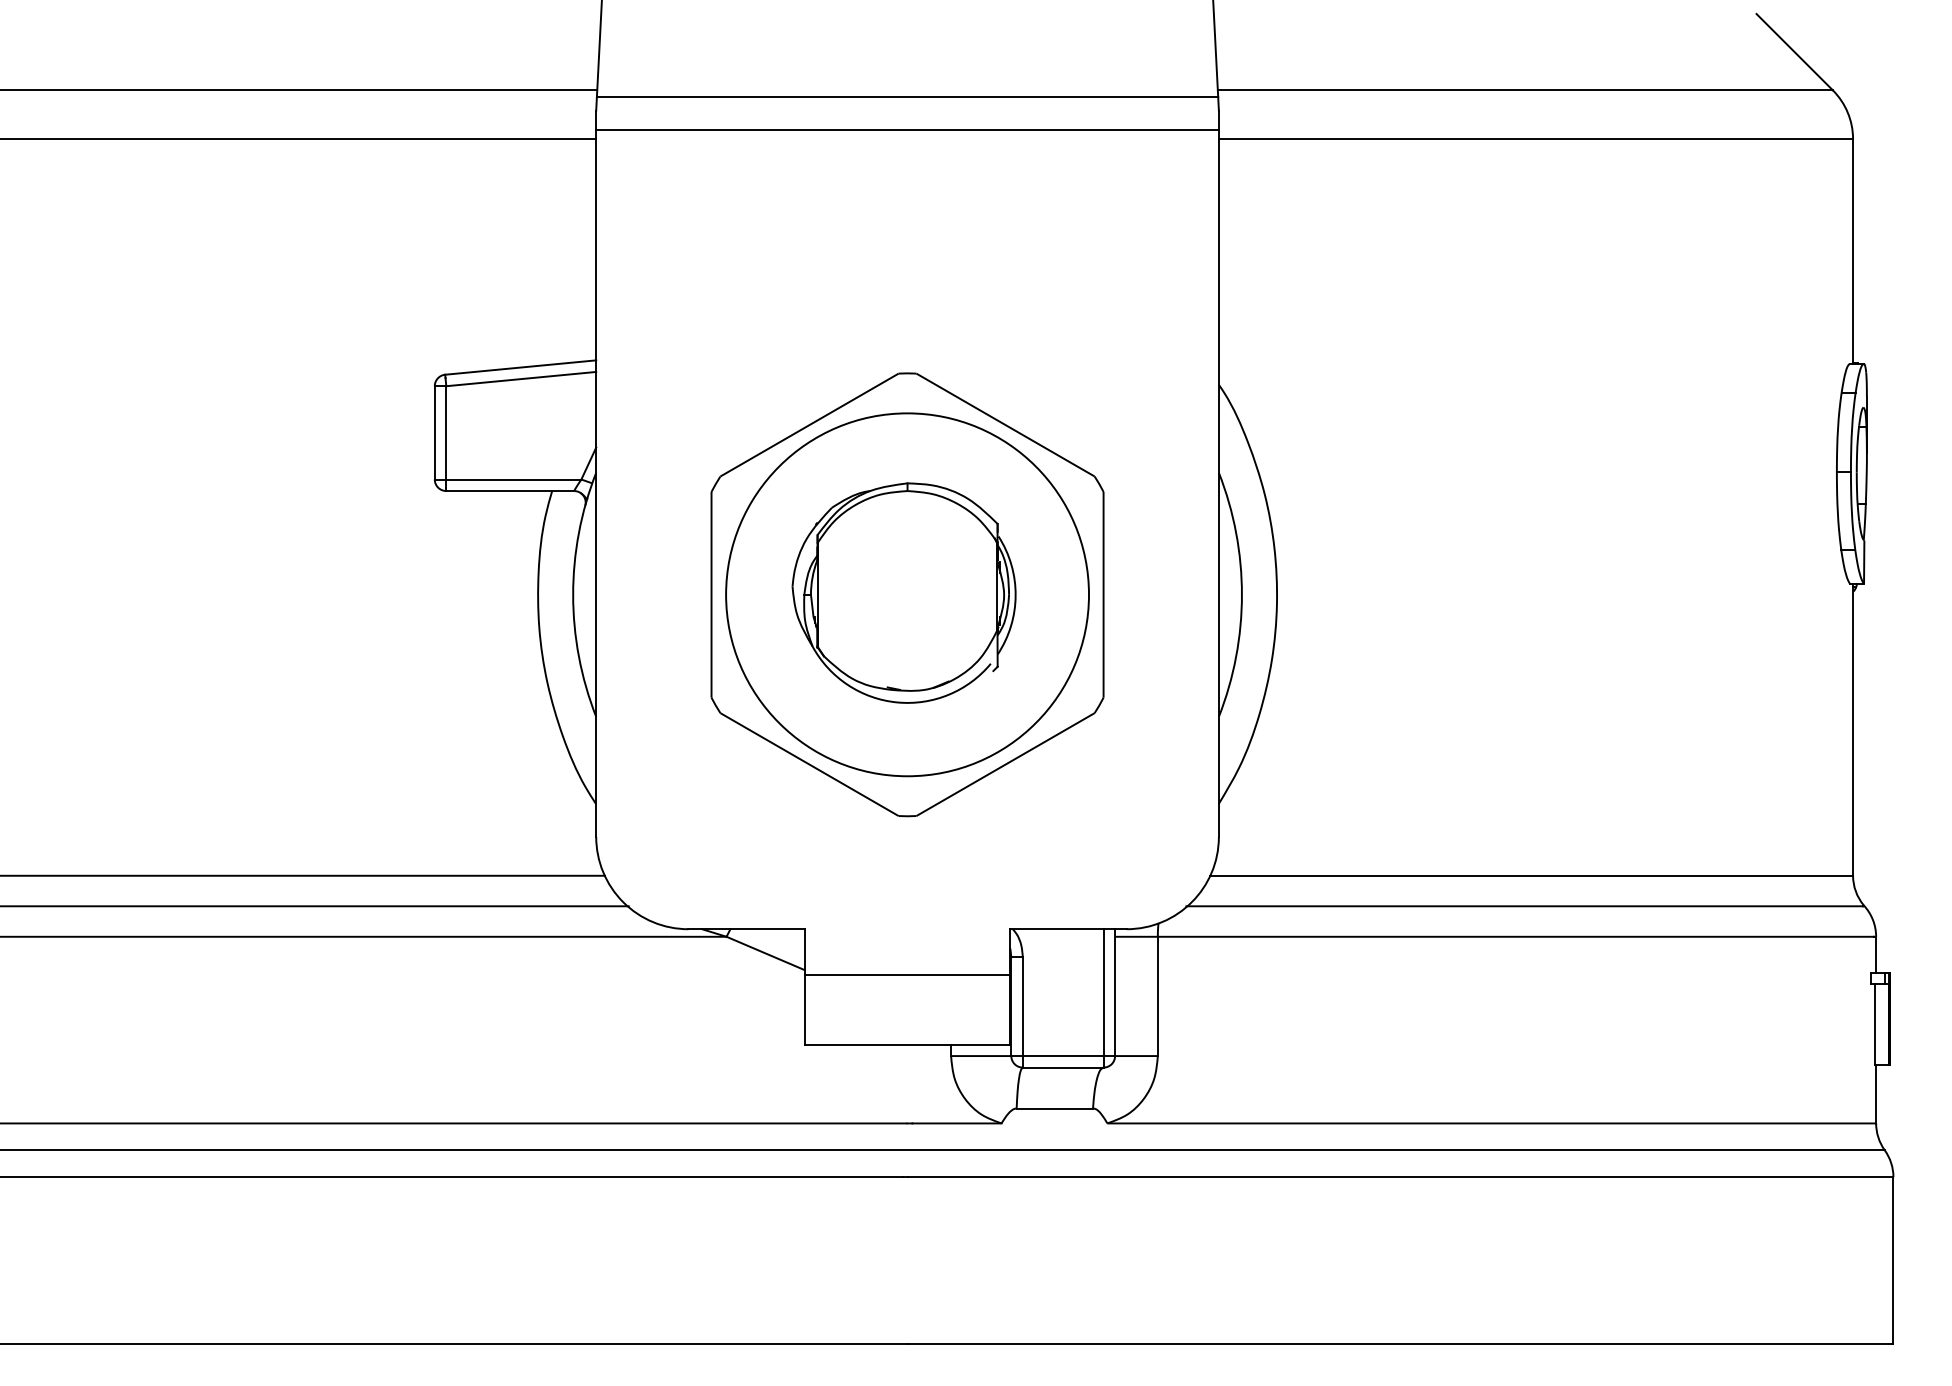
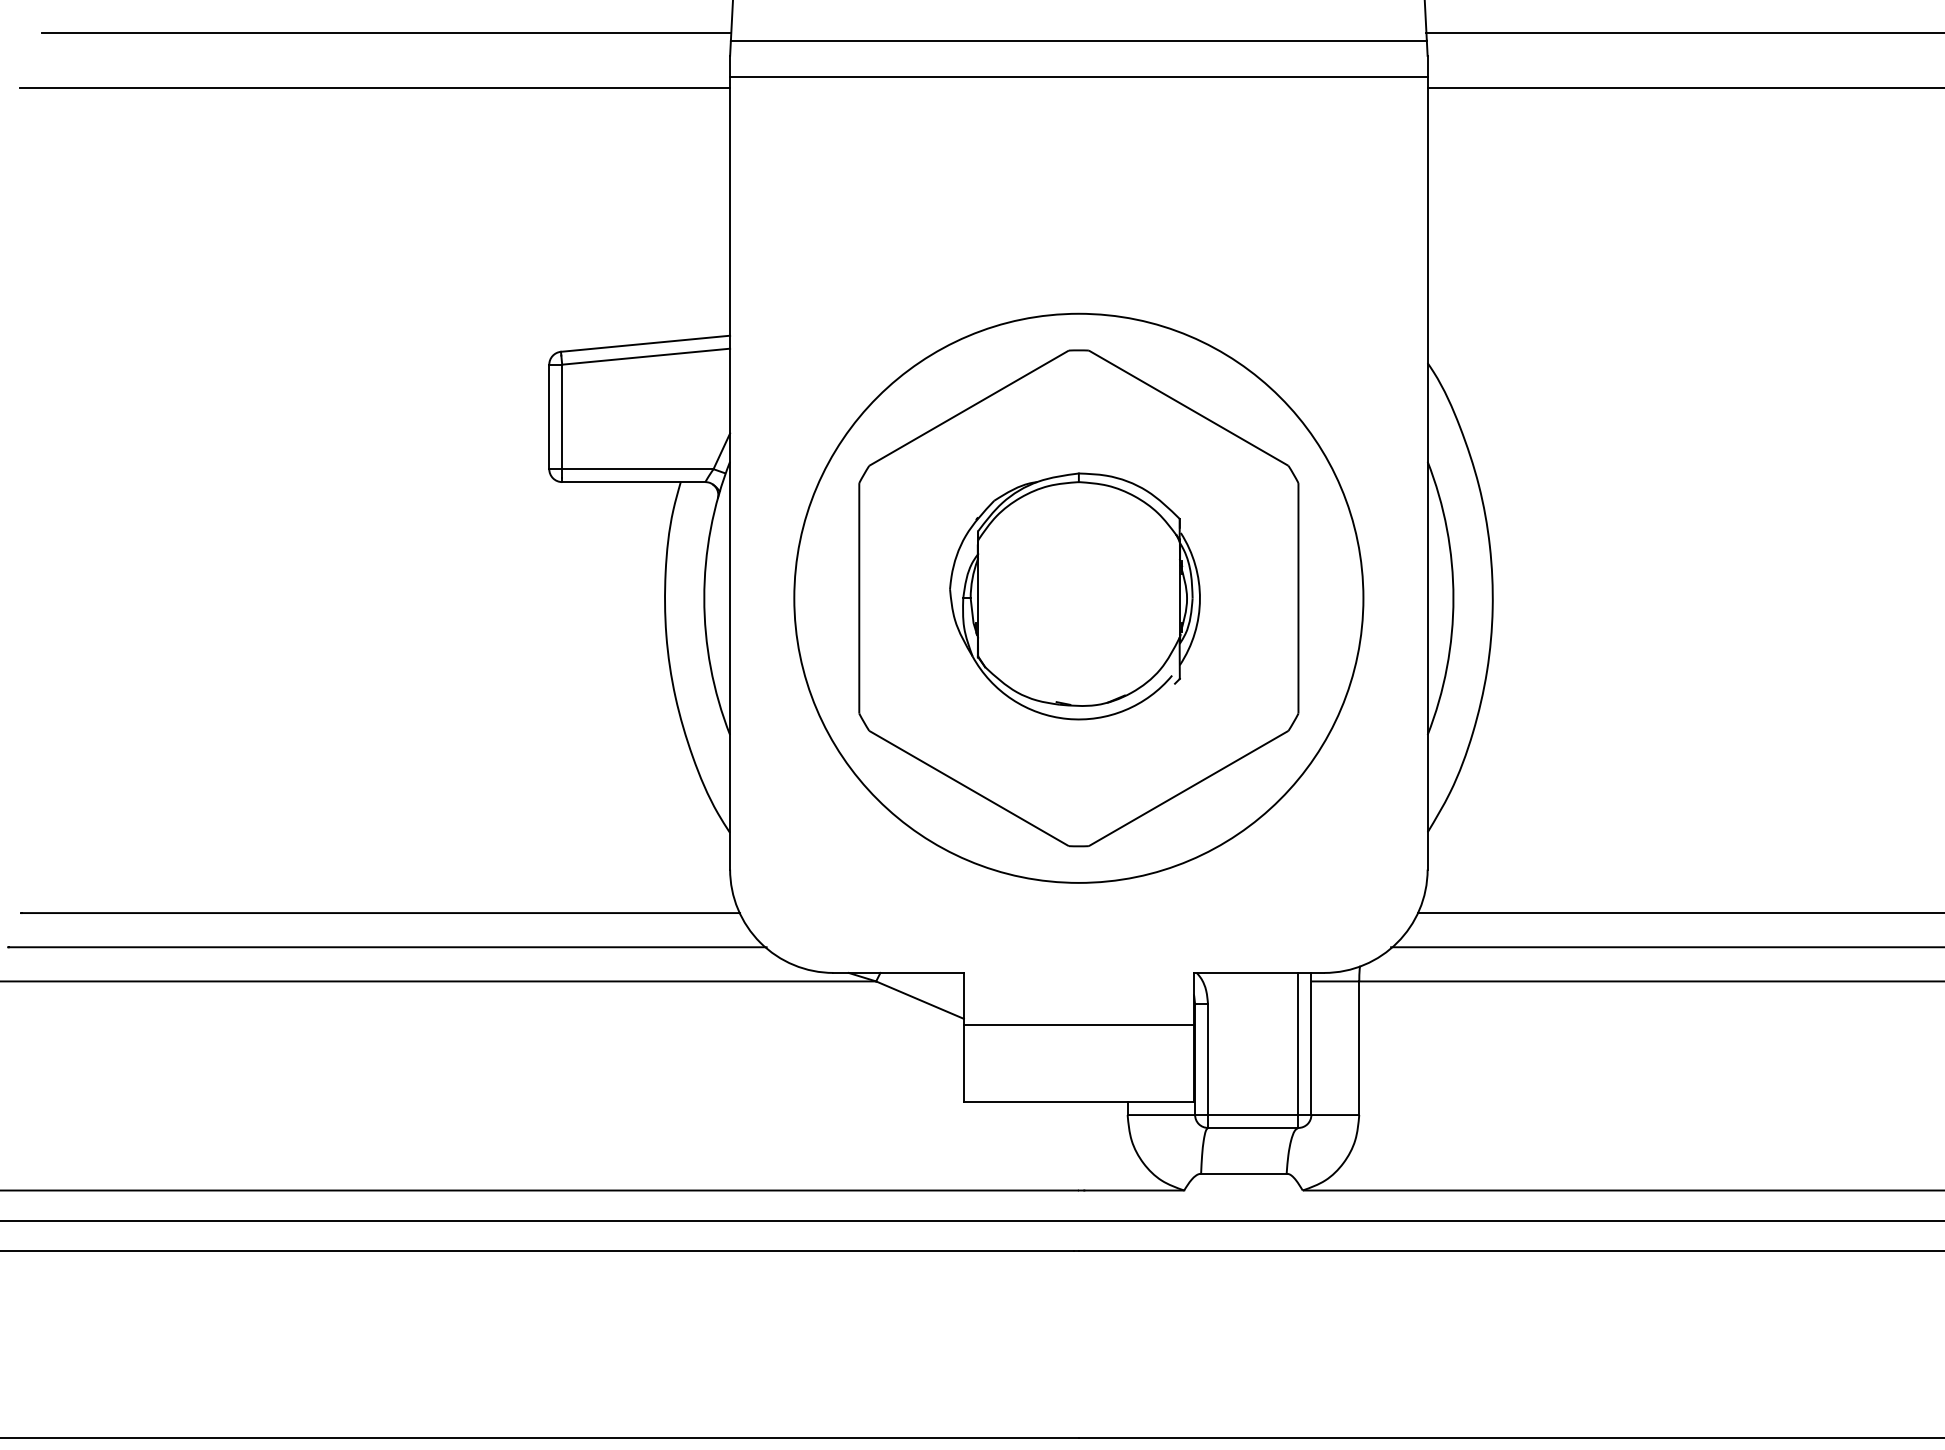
circle: (907, 594) -> (1078, 597), size x1.4

